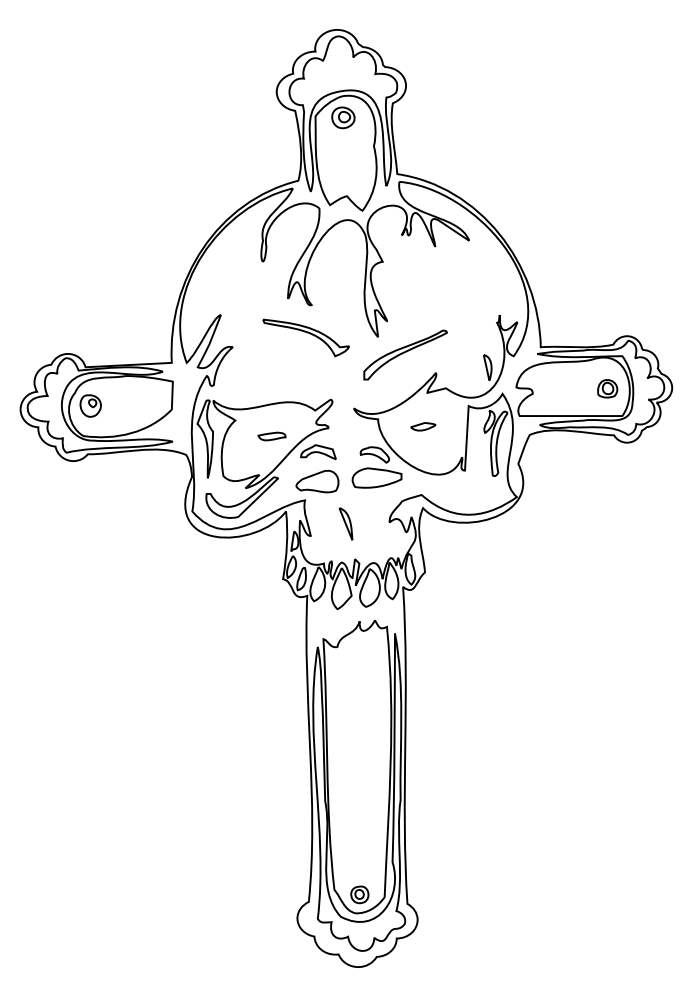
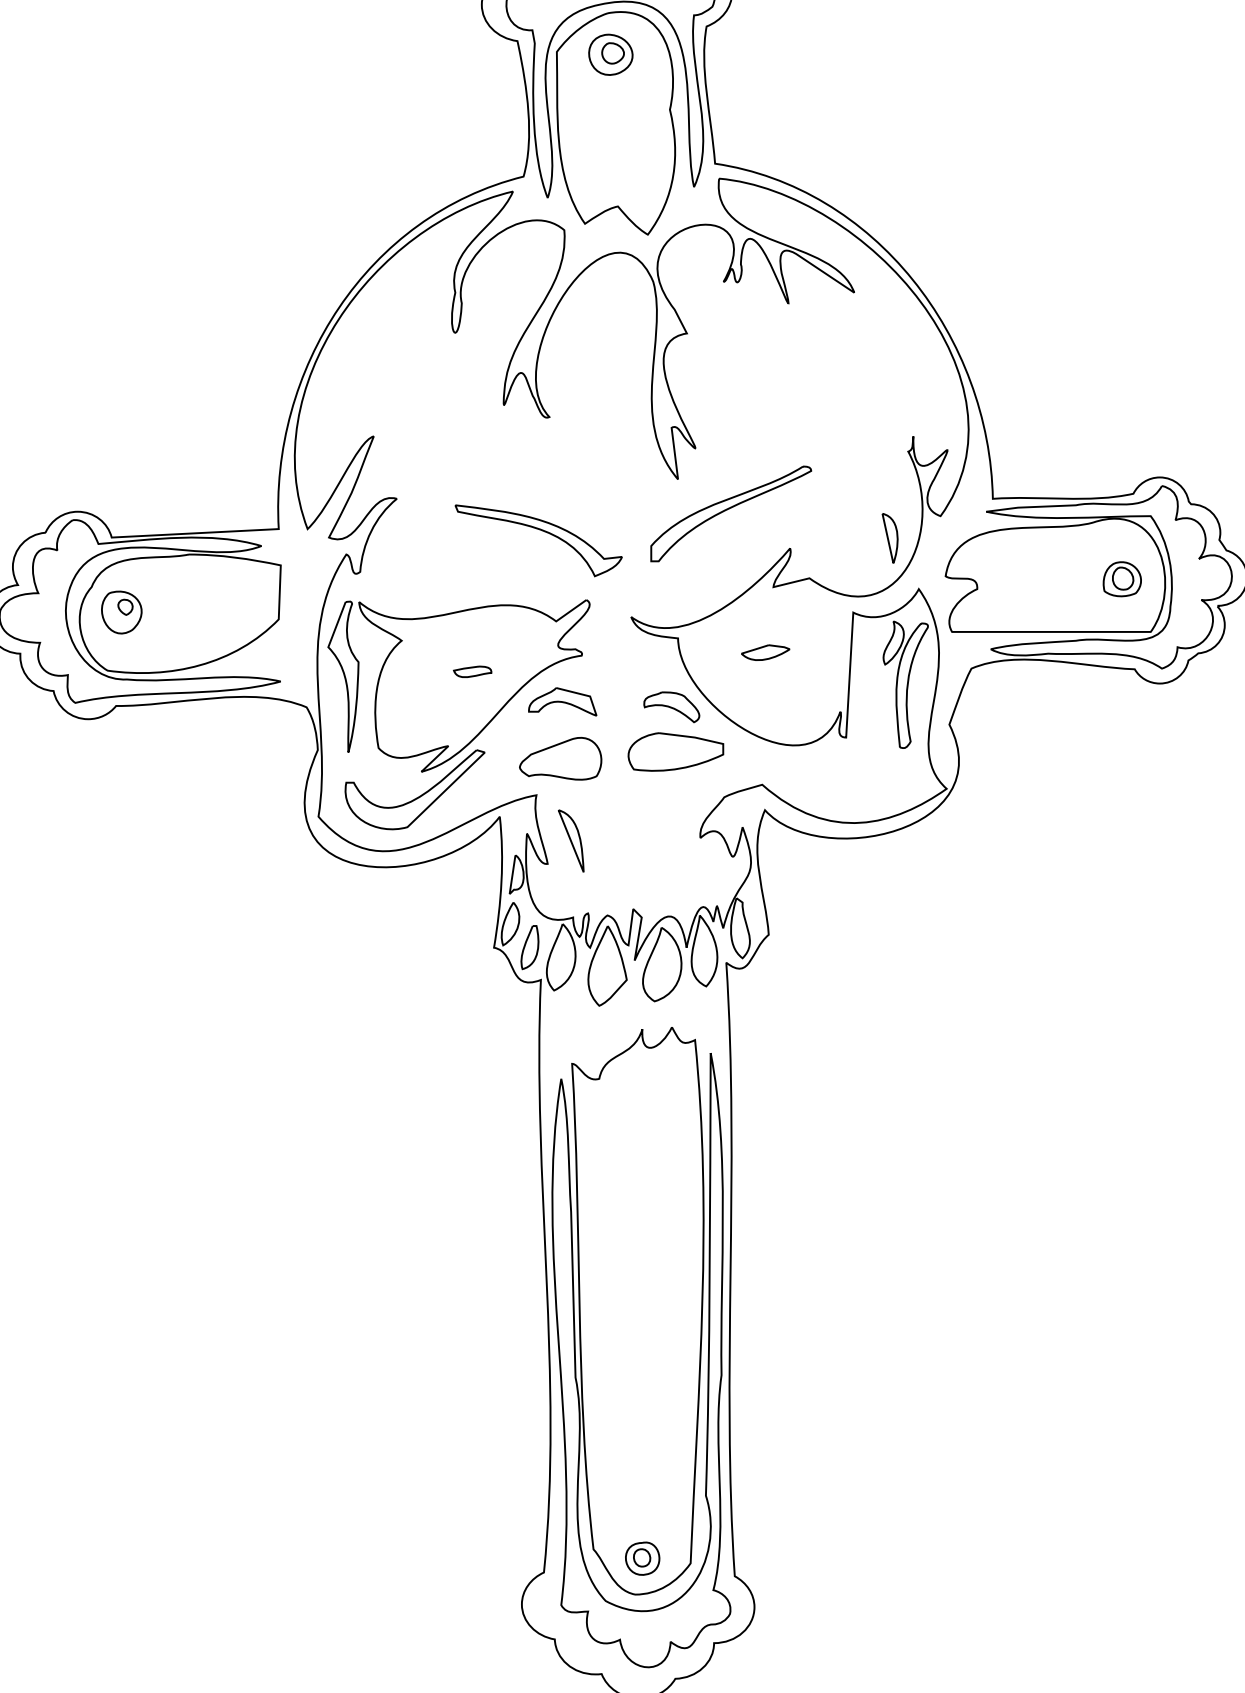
part: (305, 337) -> (537, 539), moved
part: (271, 436) -> (471, 671), size x0.71
part: (345, 523) -> (570, 839), moved

